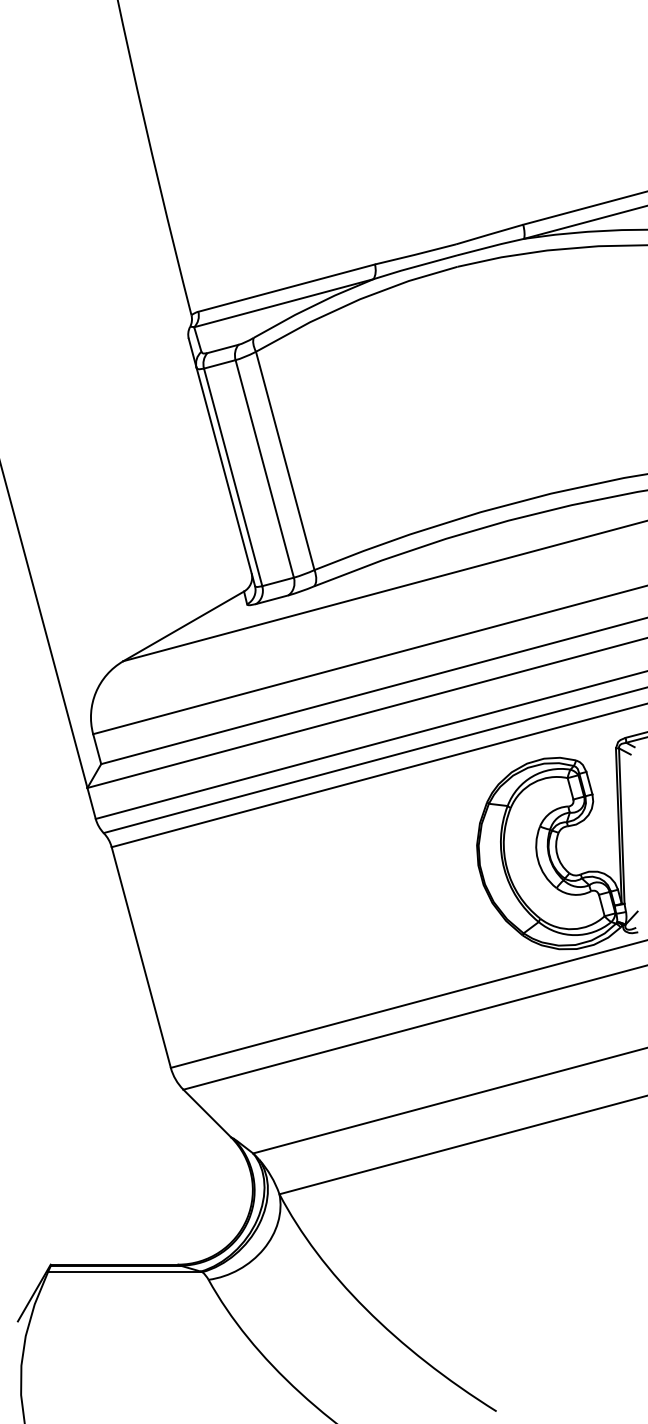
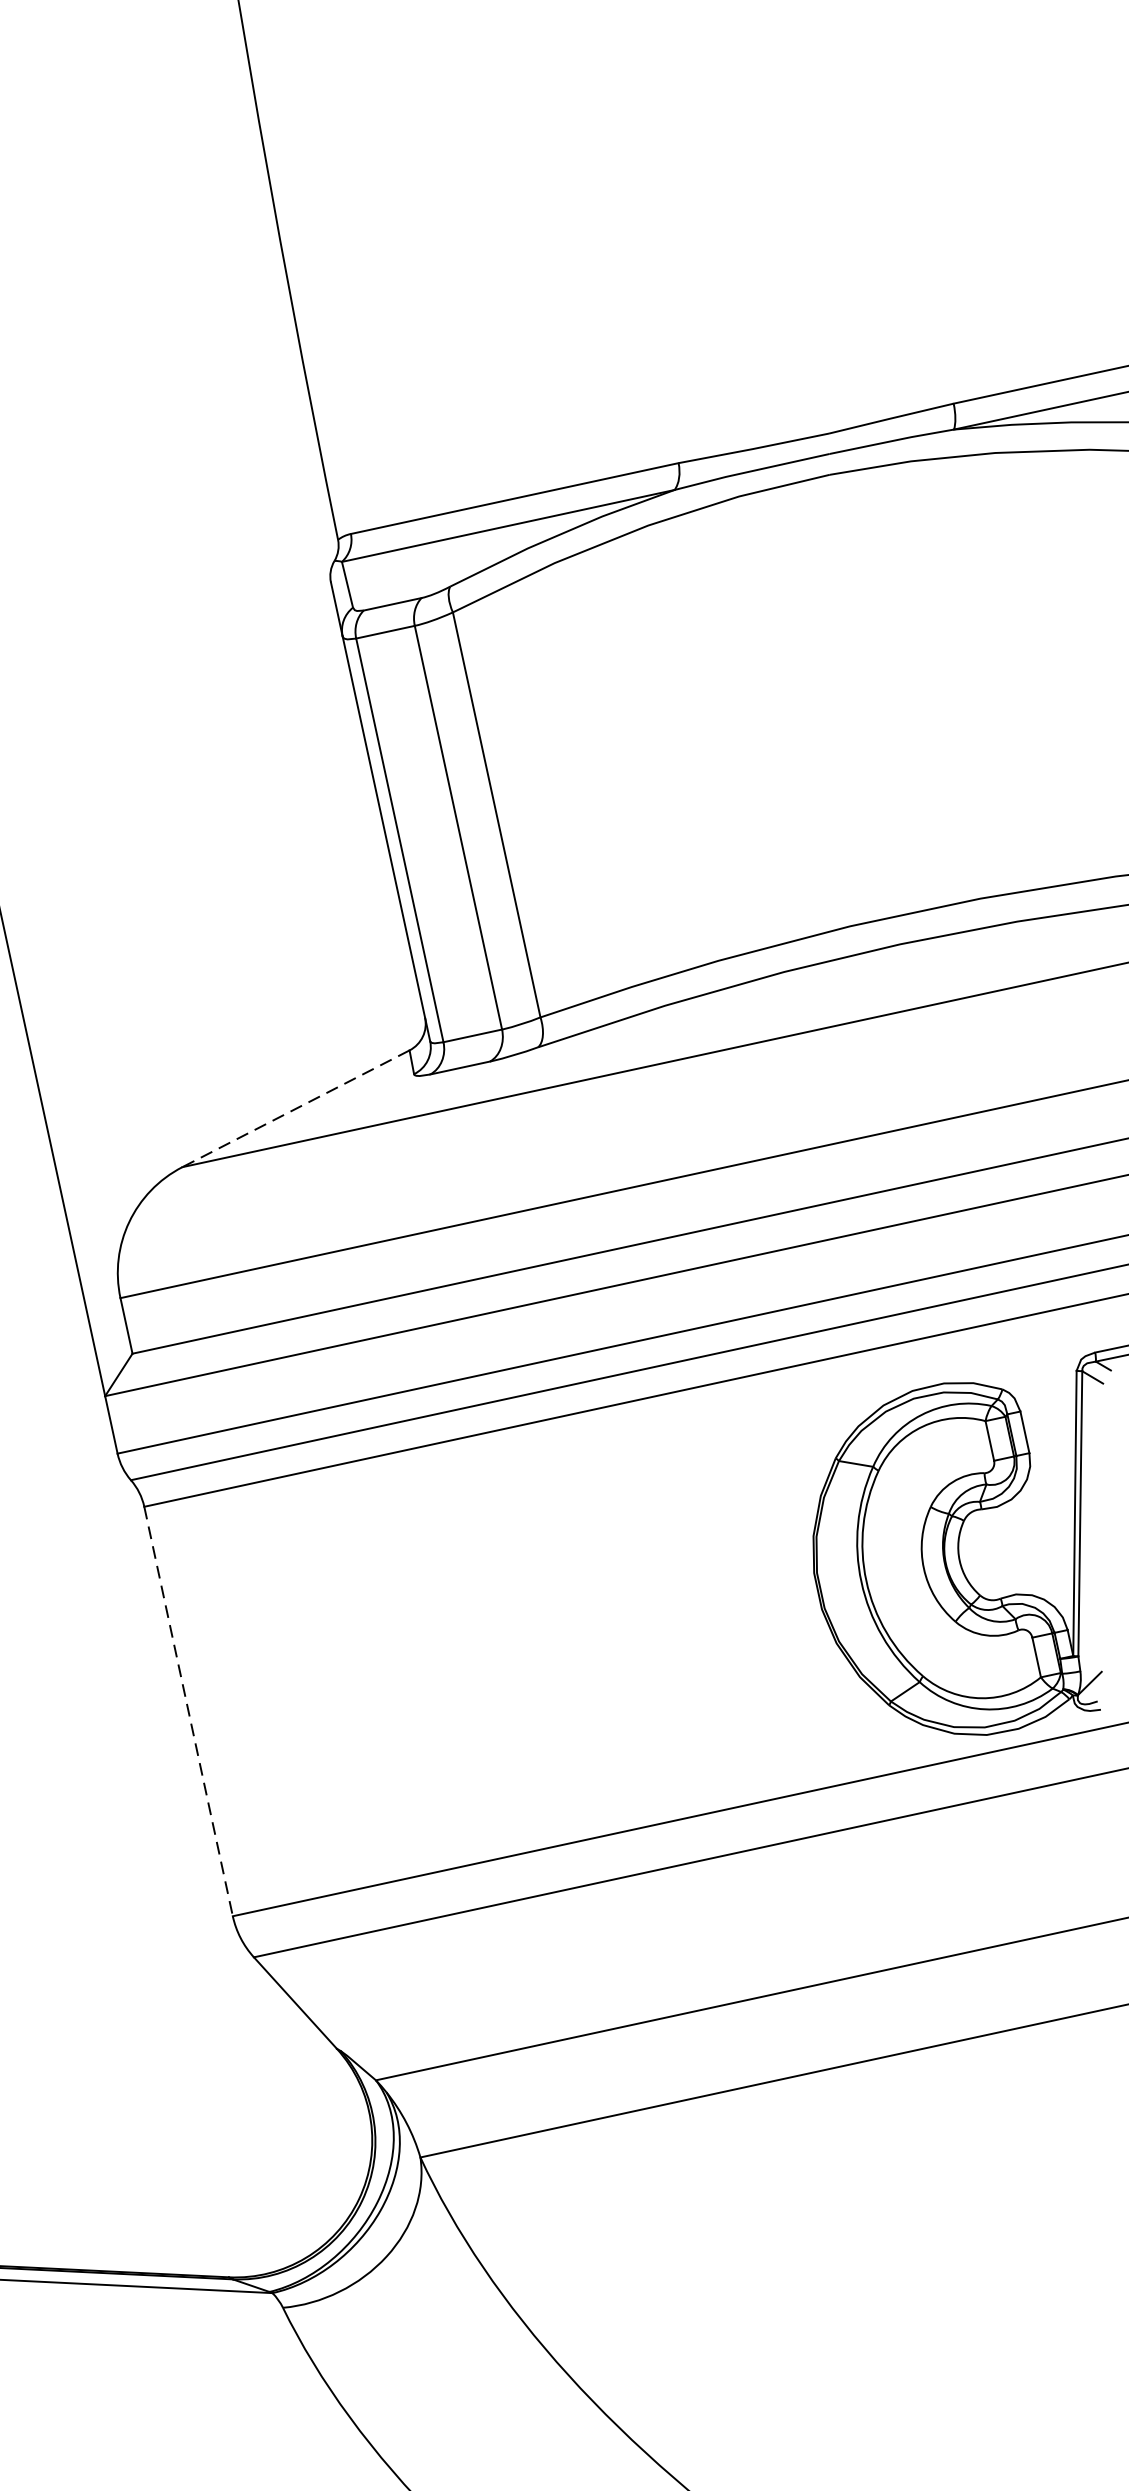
line: (183, 626) -> (295, 1109), solid -> dashed
line: (141, 958) -> (188, 1713), solid -> dashed

